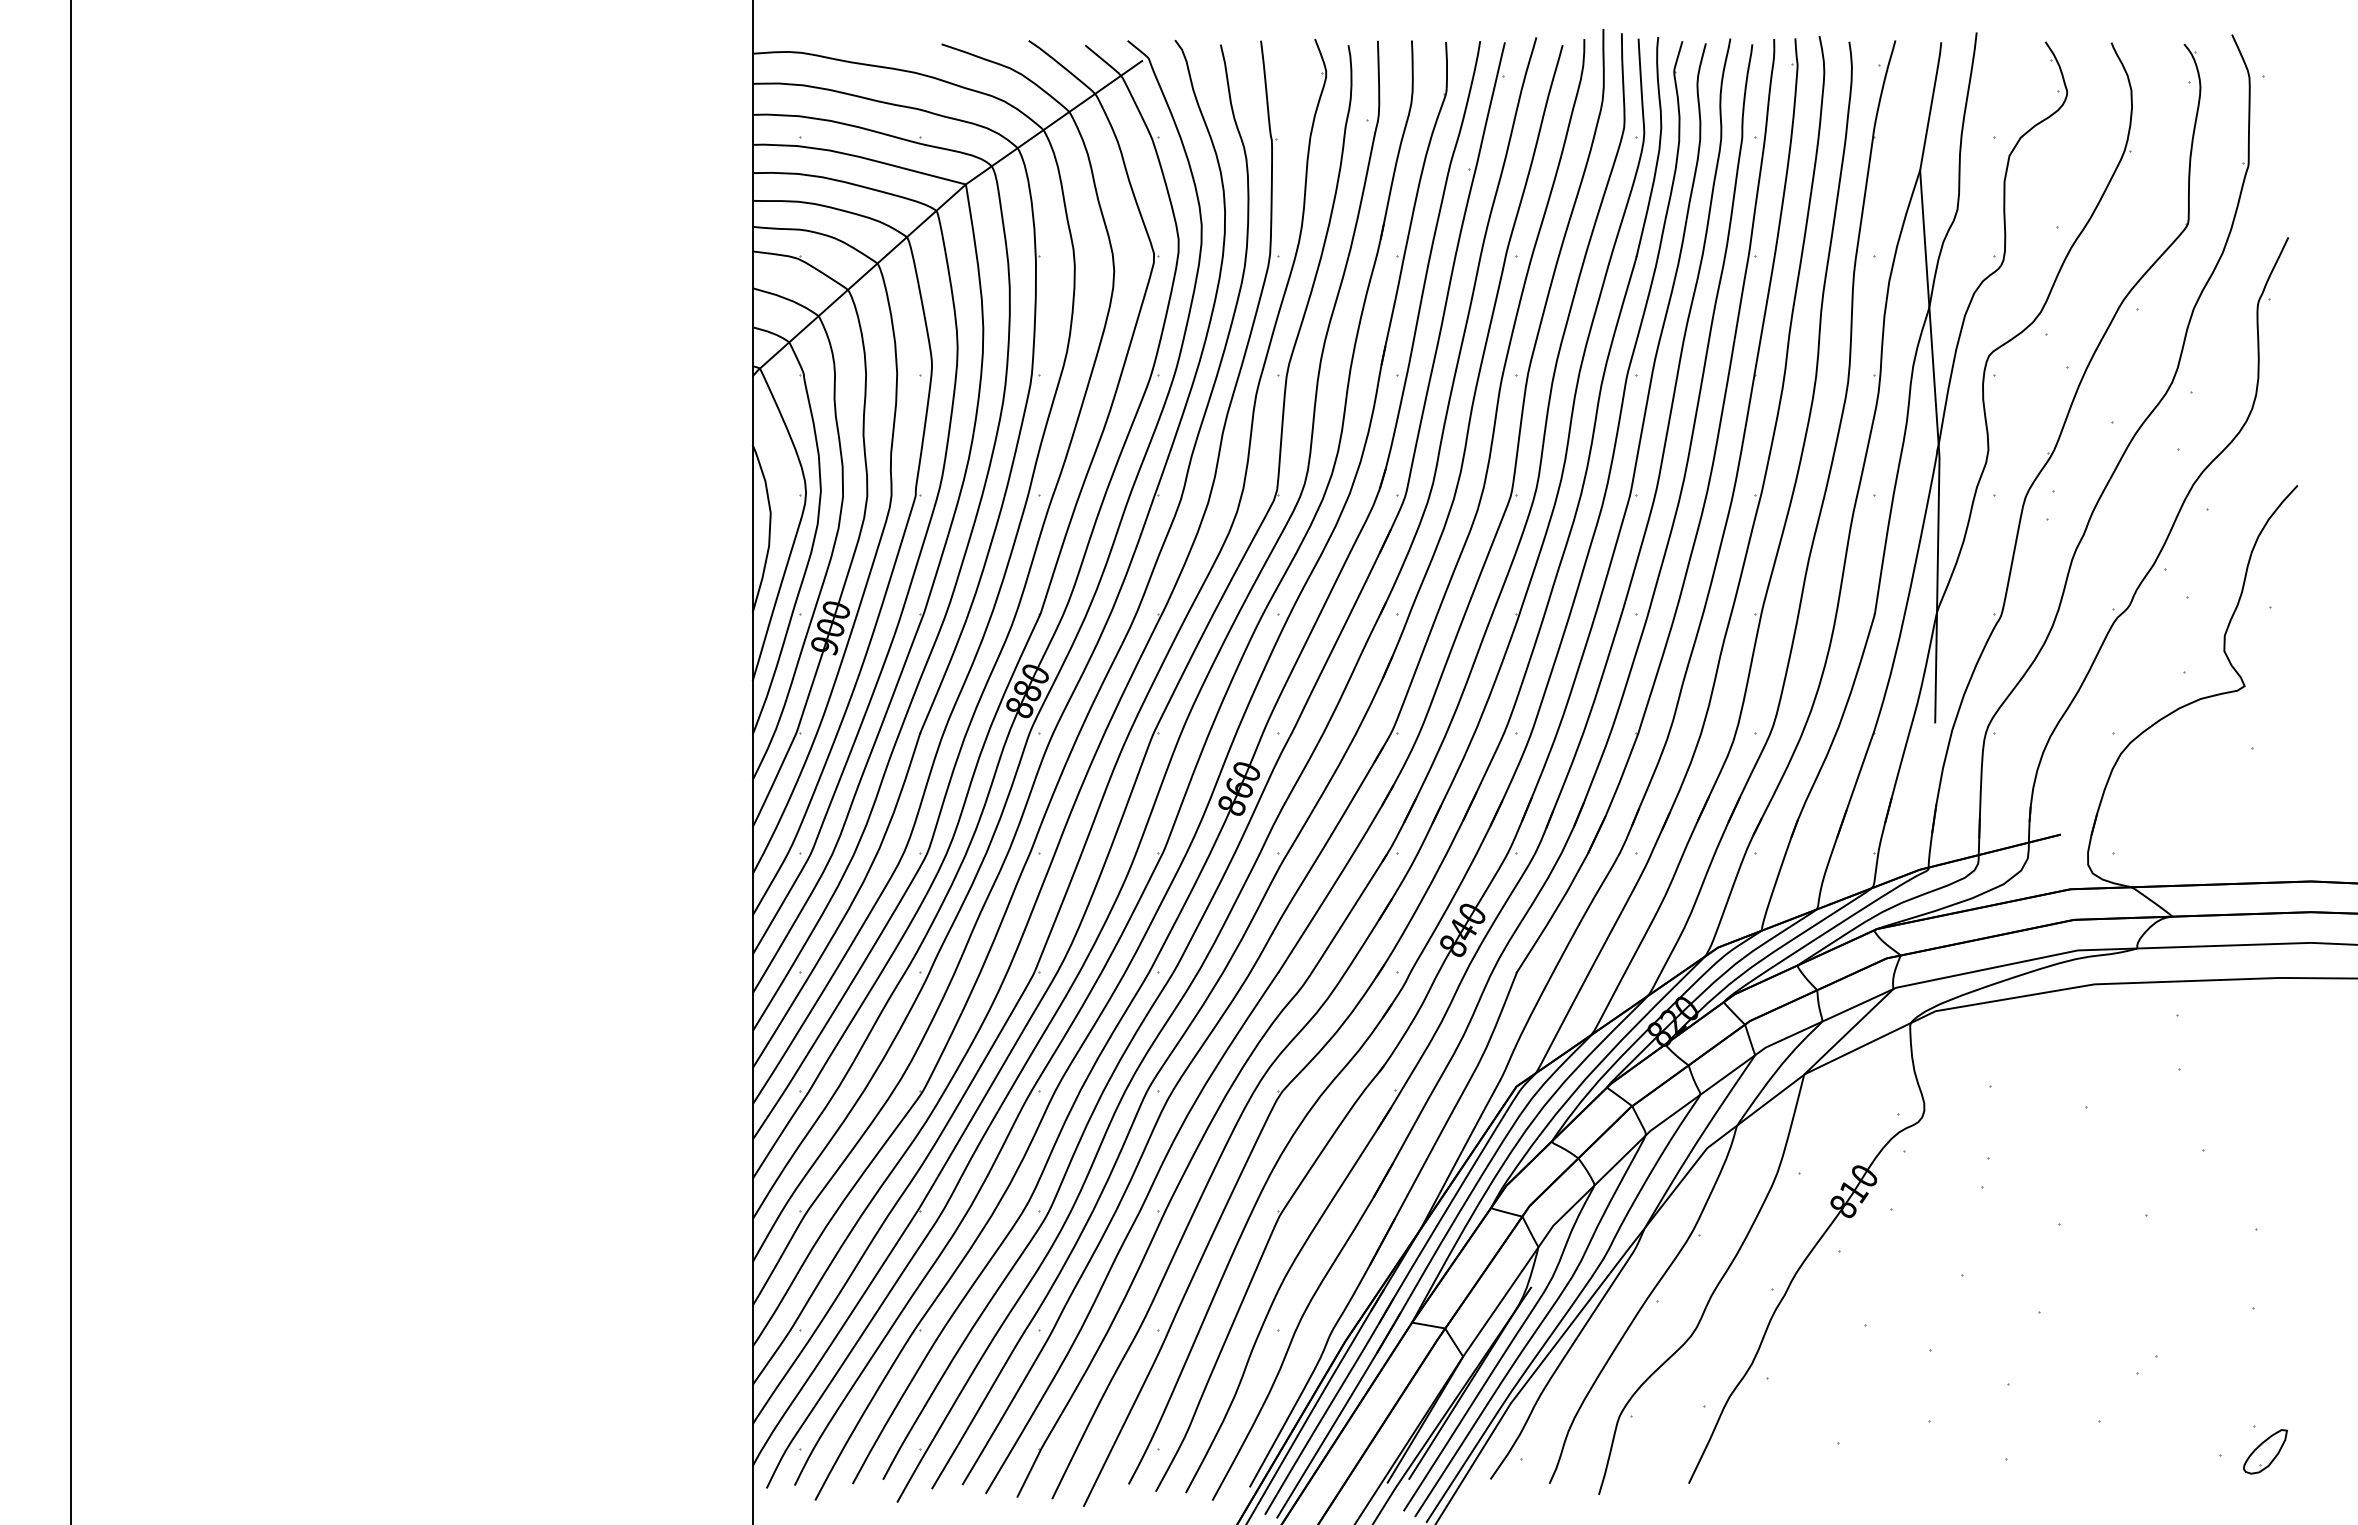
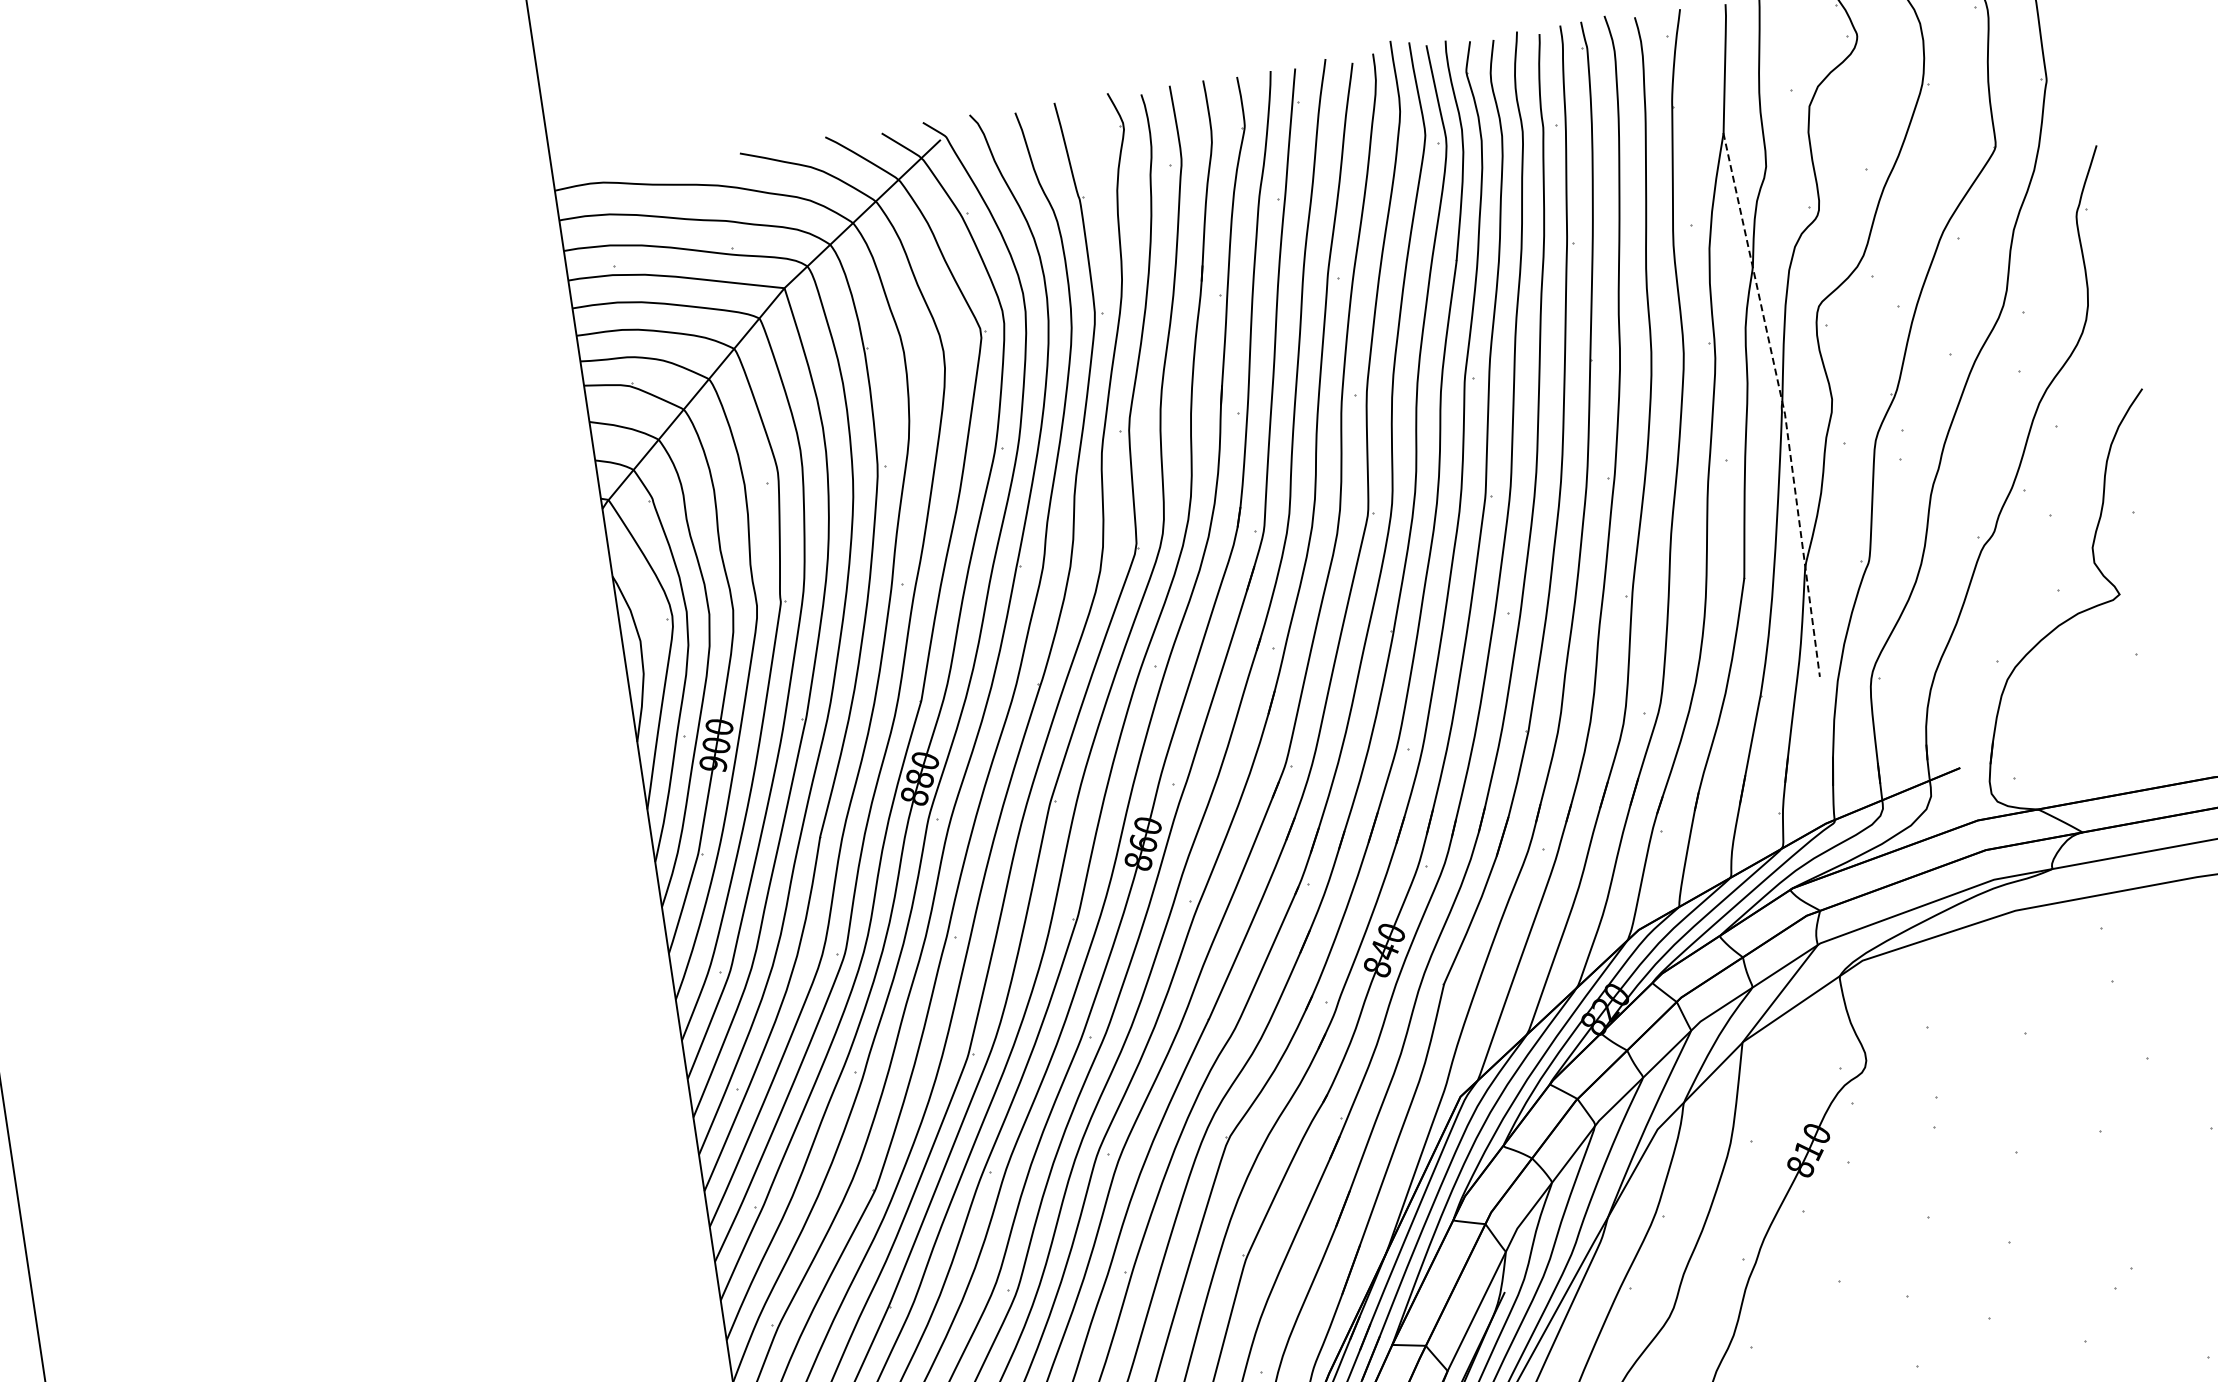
line: (1938, 446) -> (1782, 403), solid -> dashed

